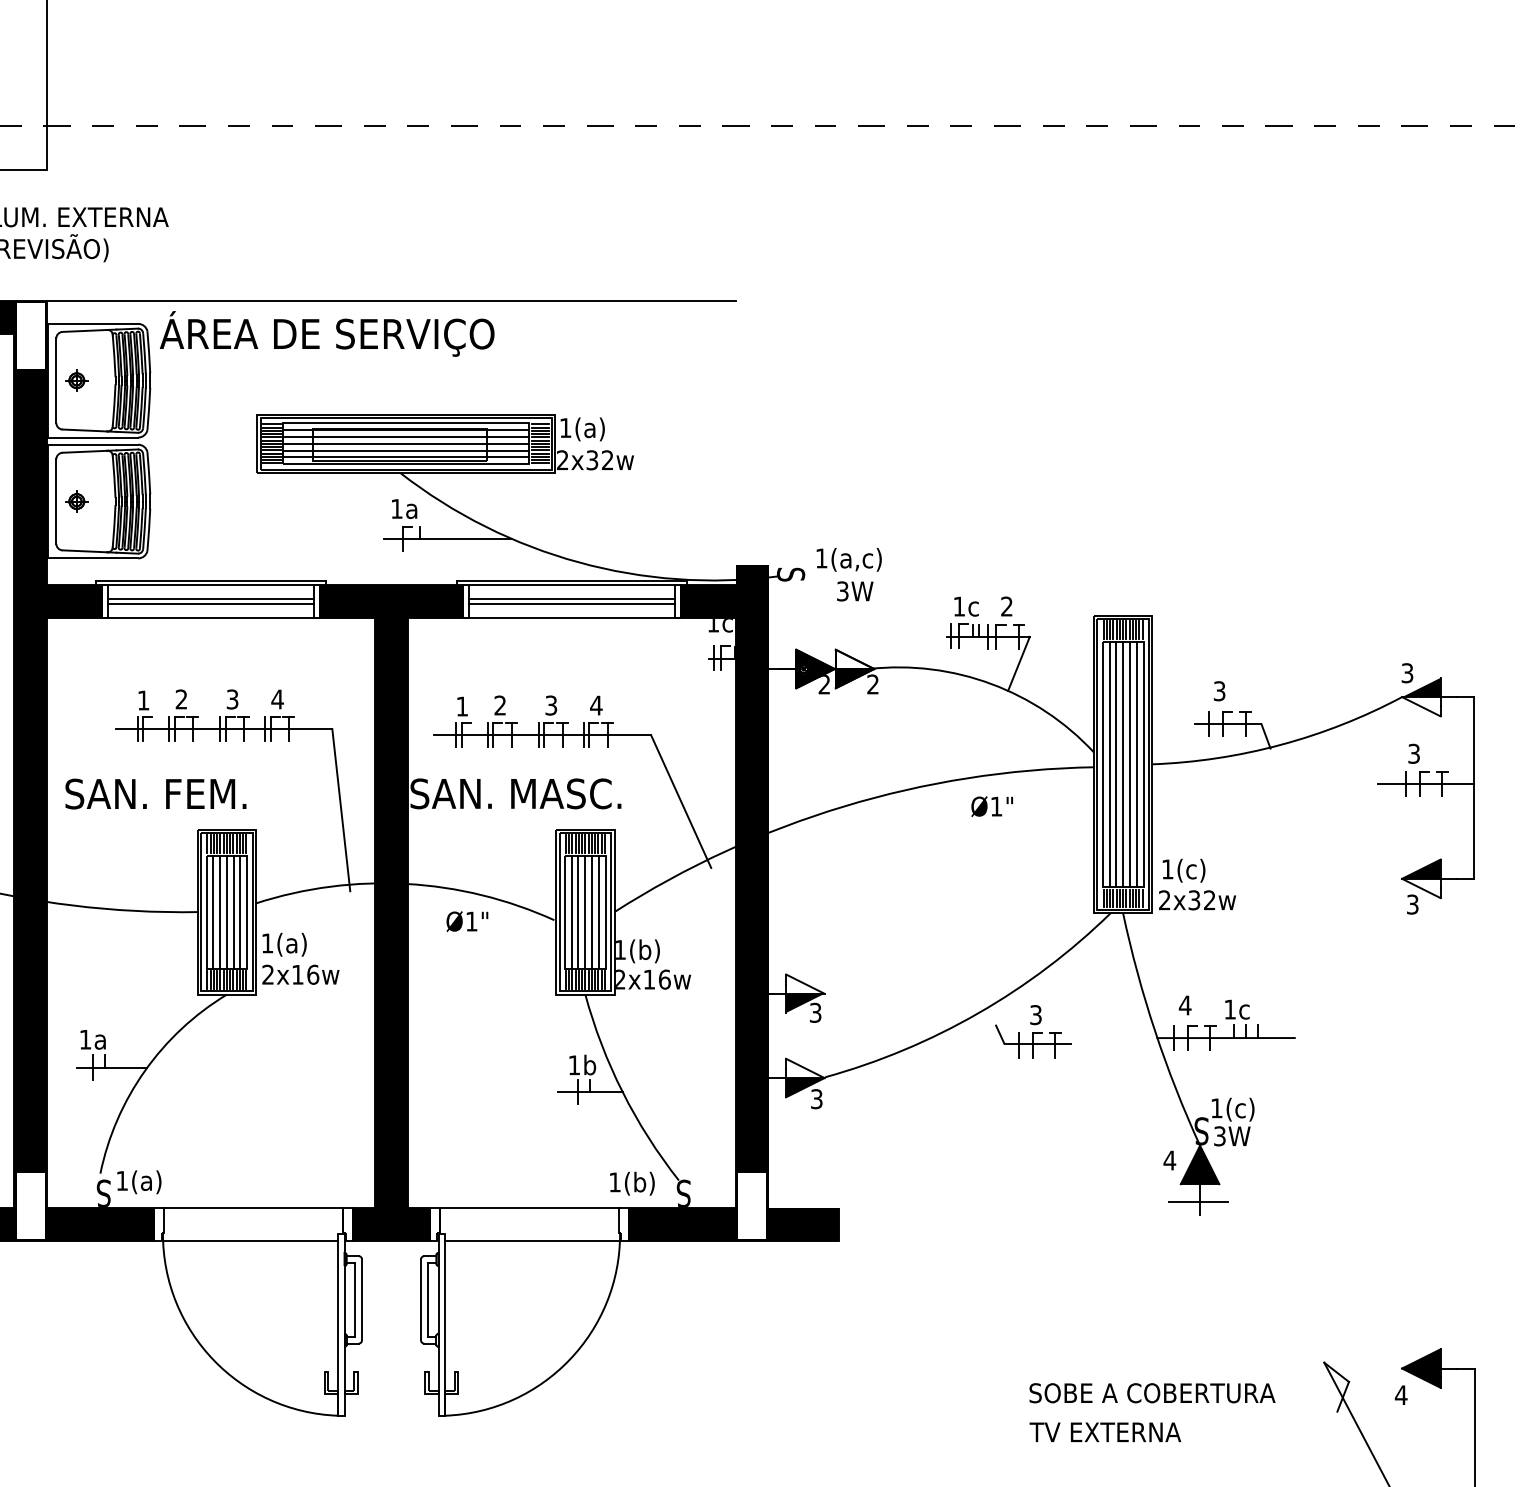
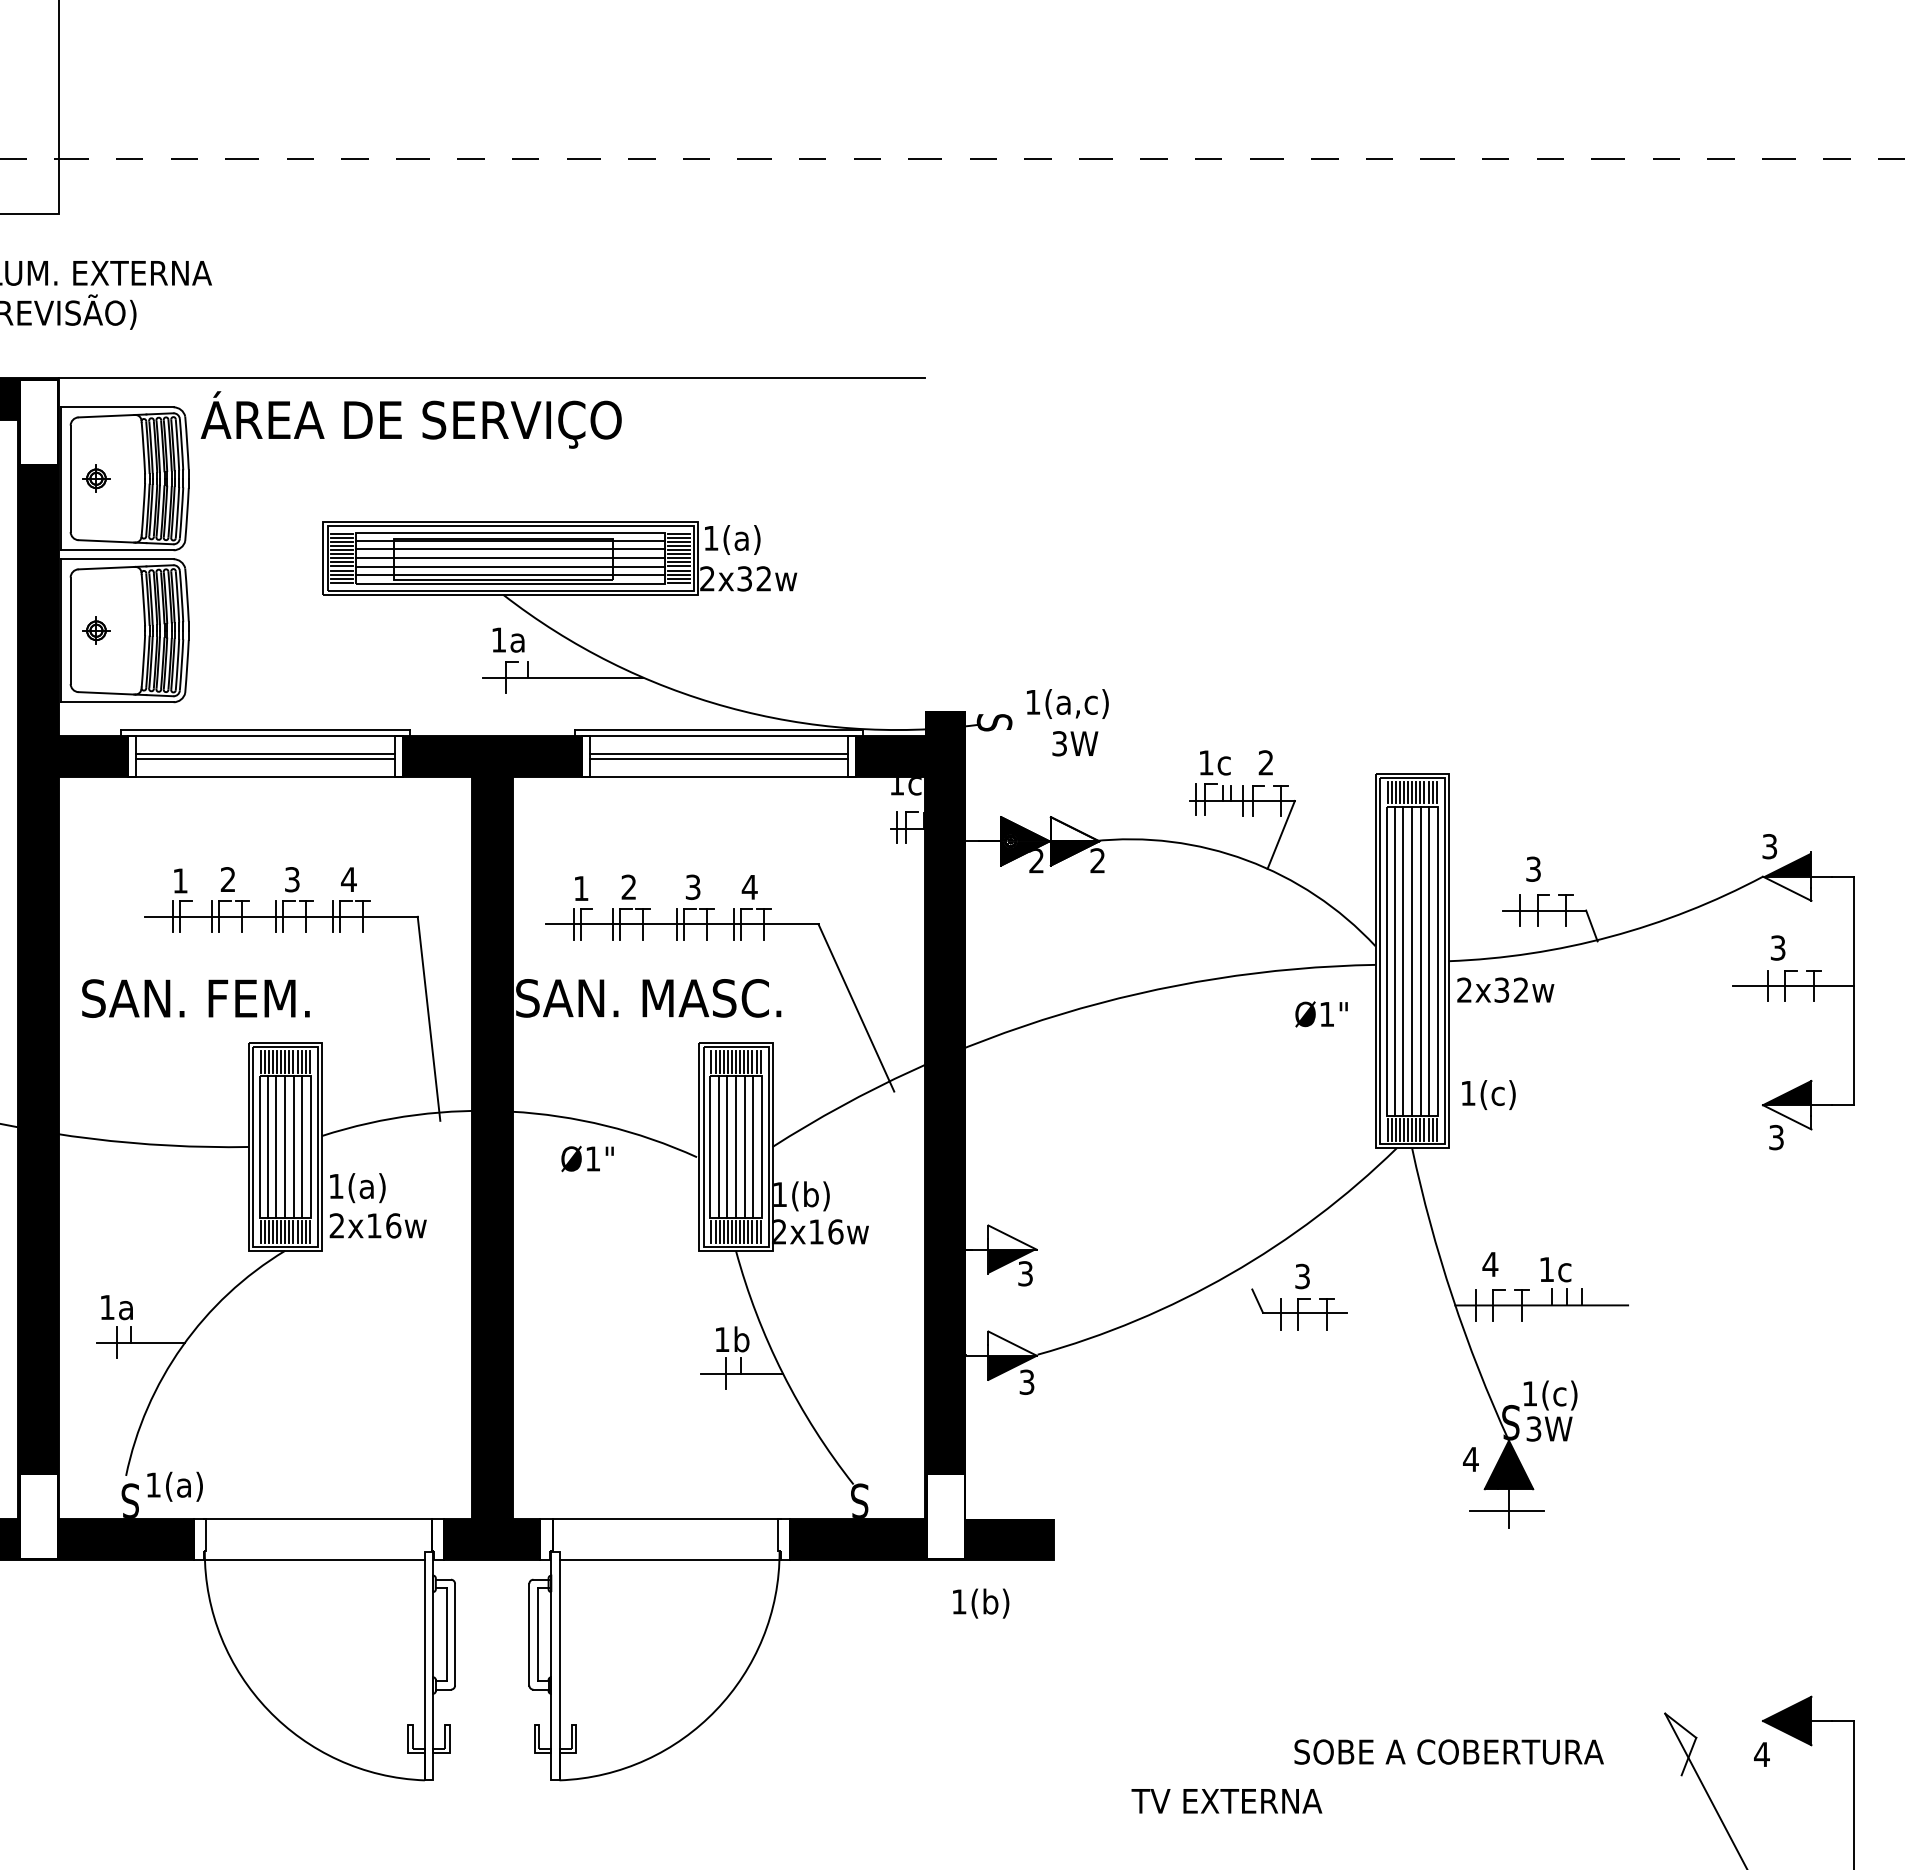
text: (992, 806) -> (1321, 1014), moved
text: (1197, 899) -> (1505, 989), moved
text: (632, 1183) -> (981, 1603), moved
text: (1105, 1432) -> (1226, 1801), moved

